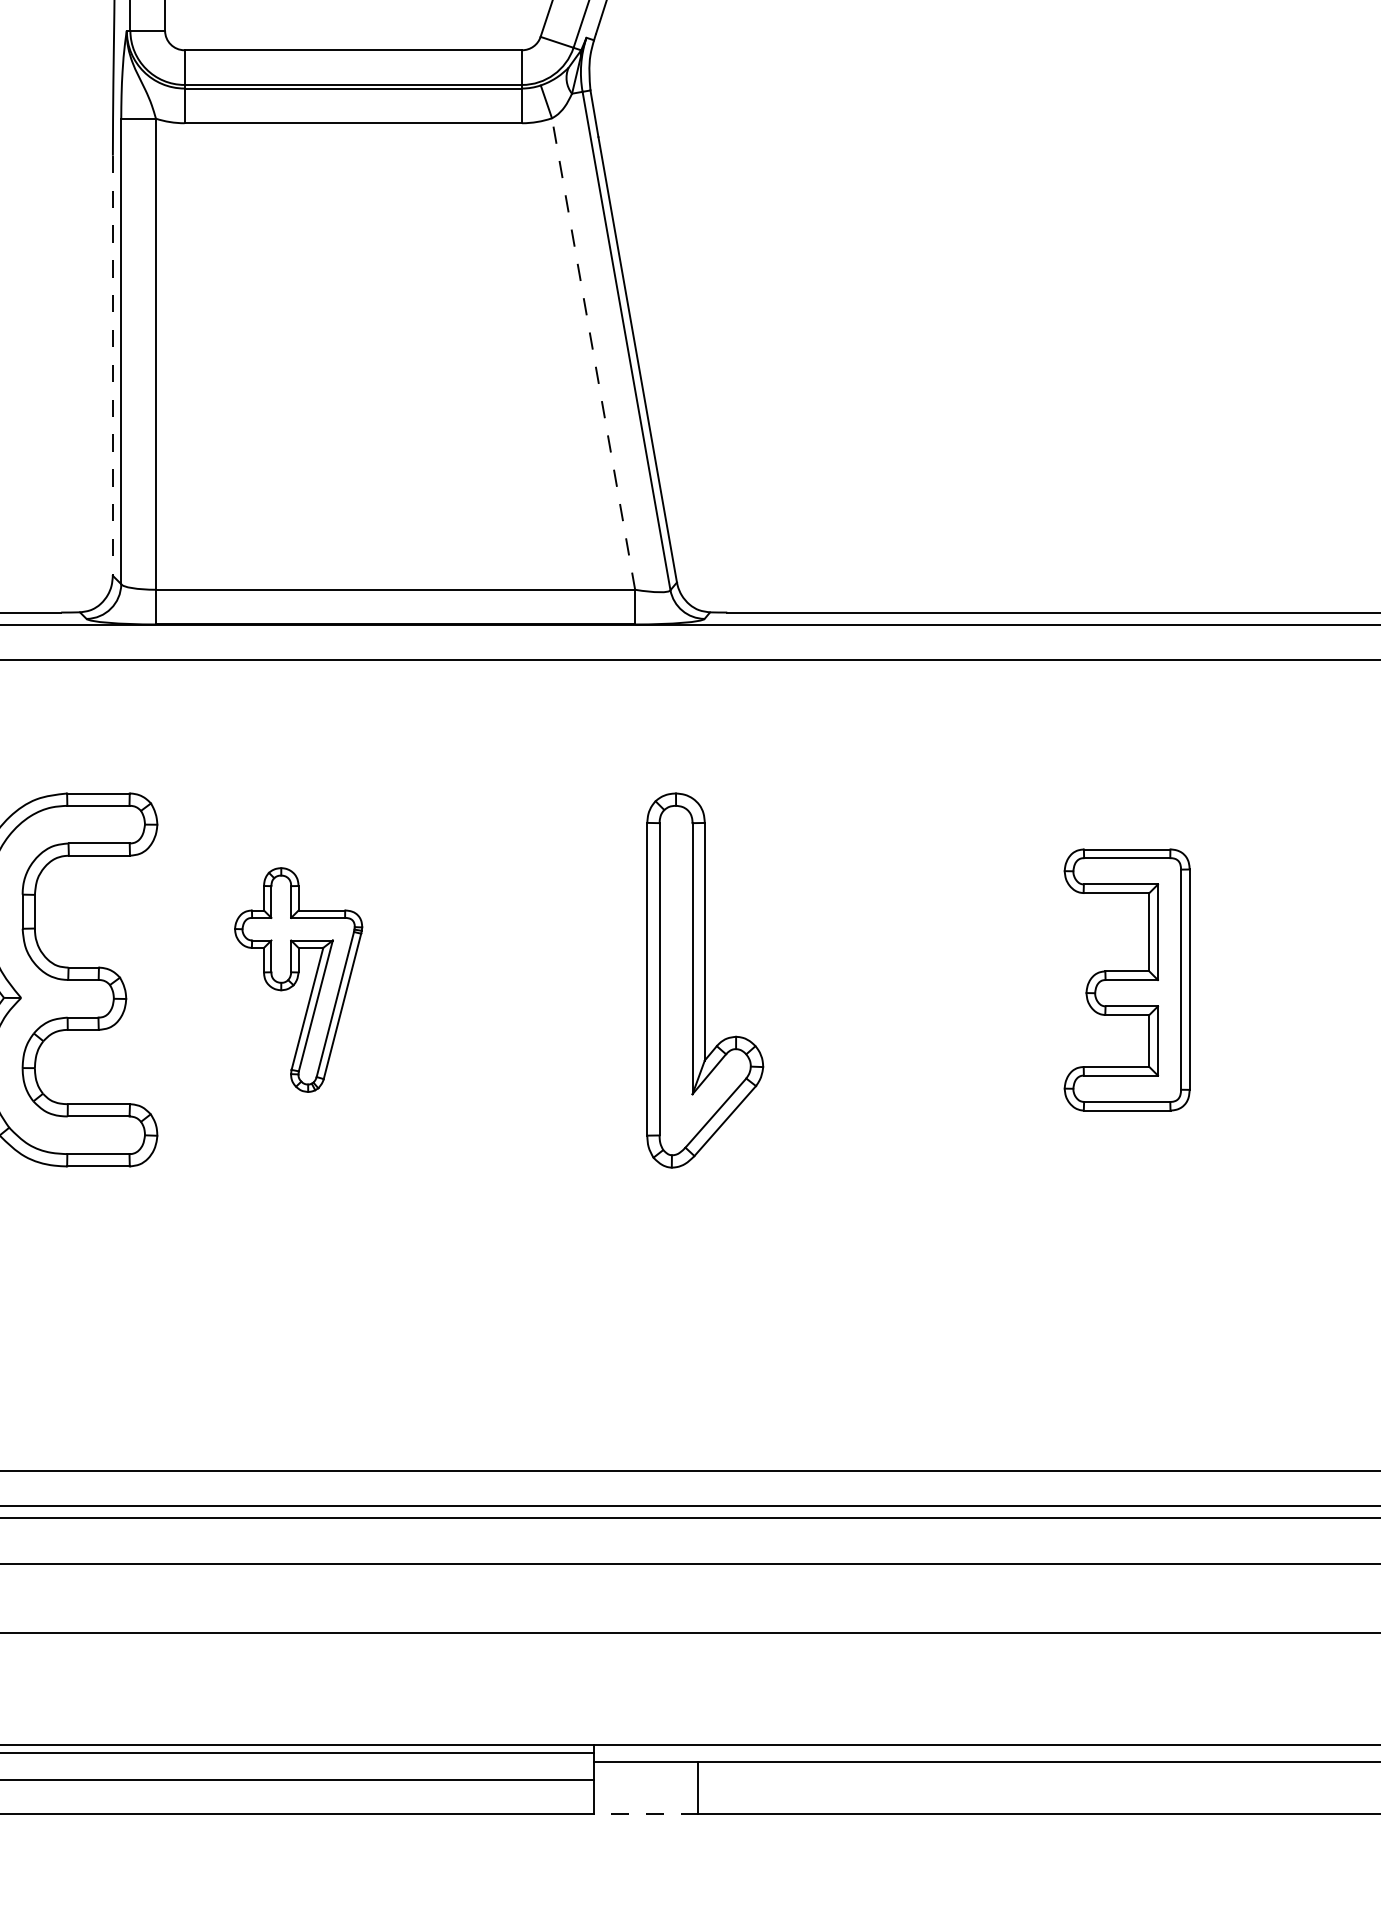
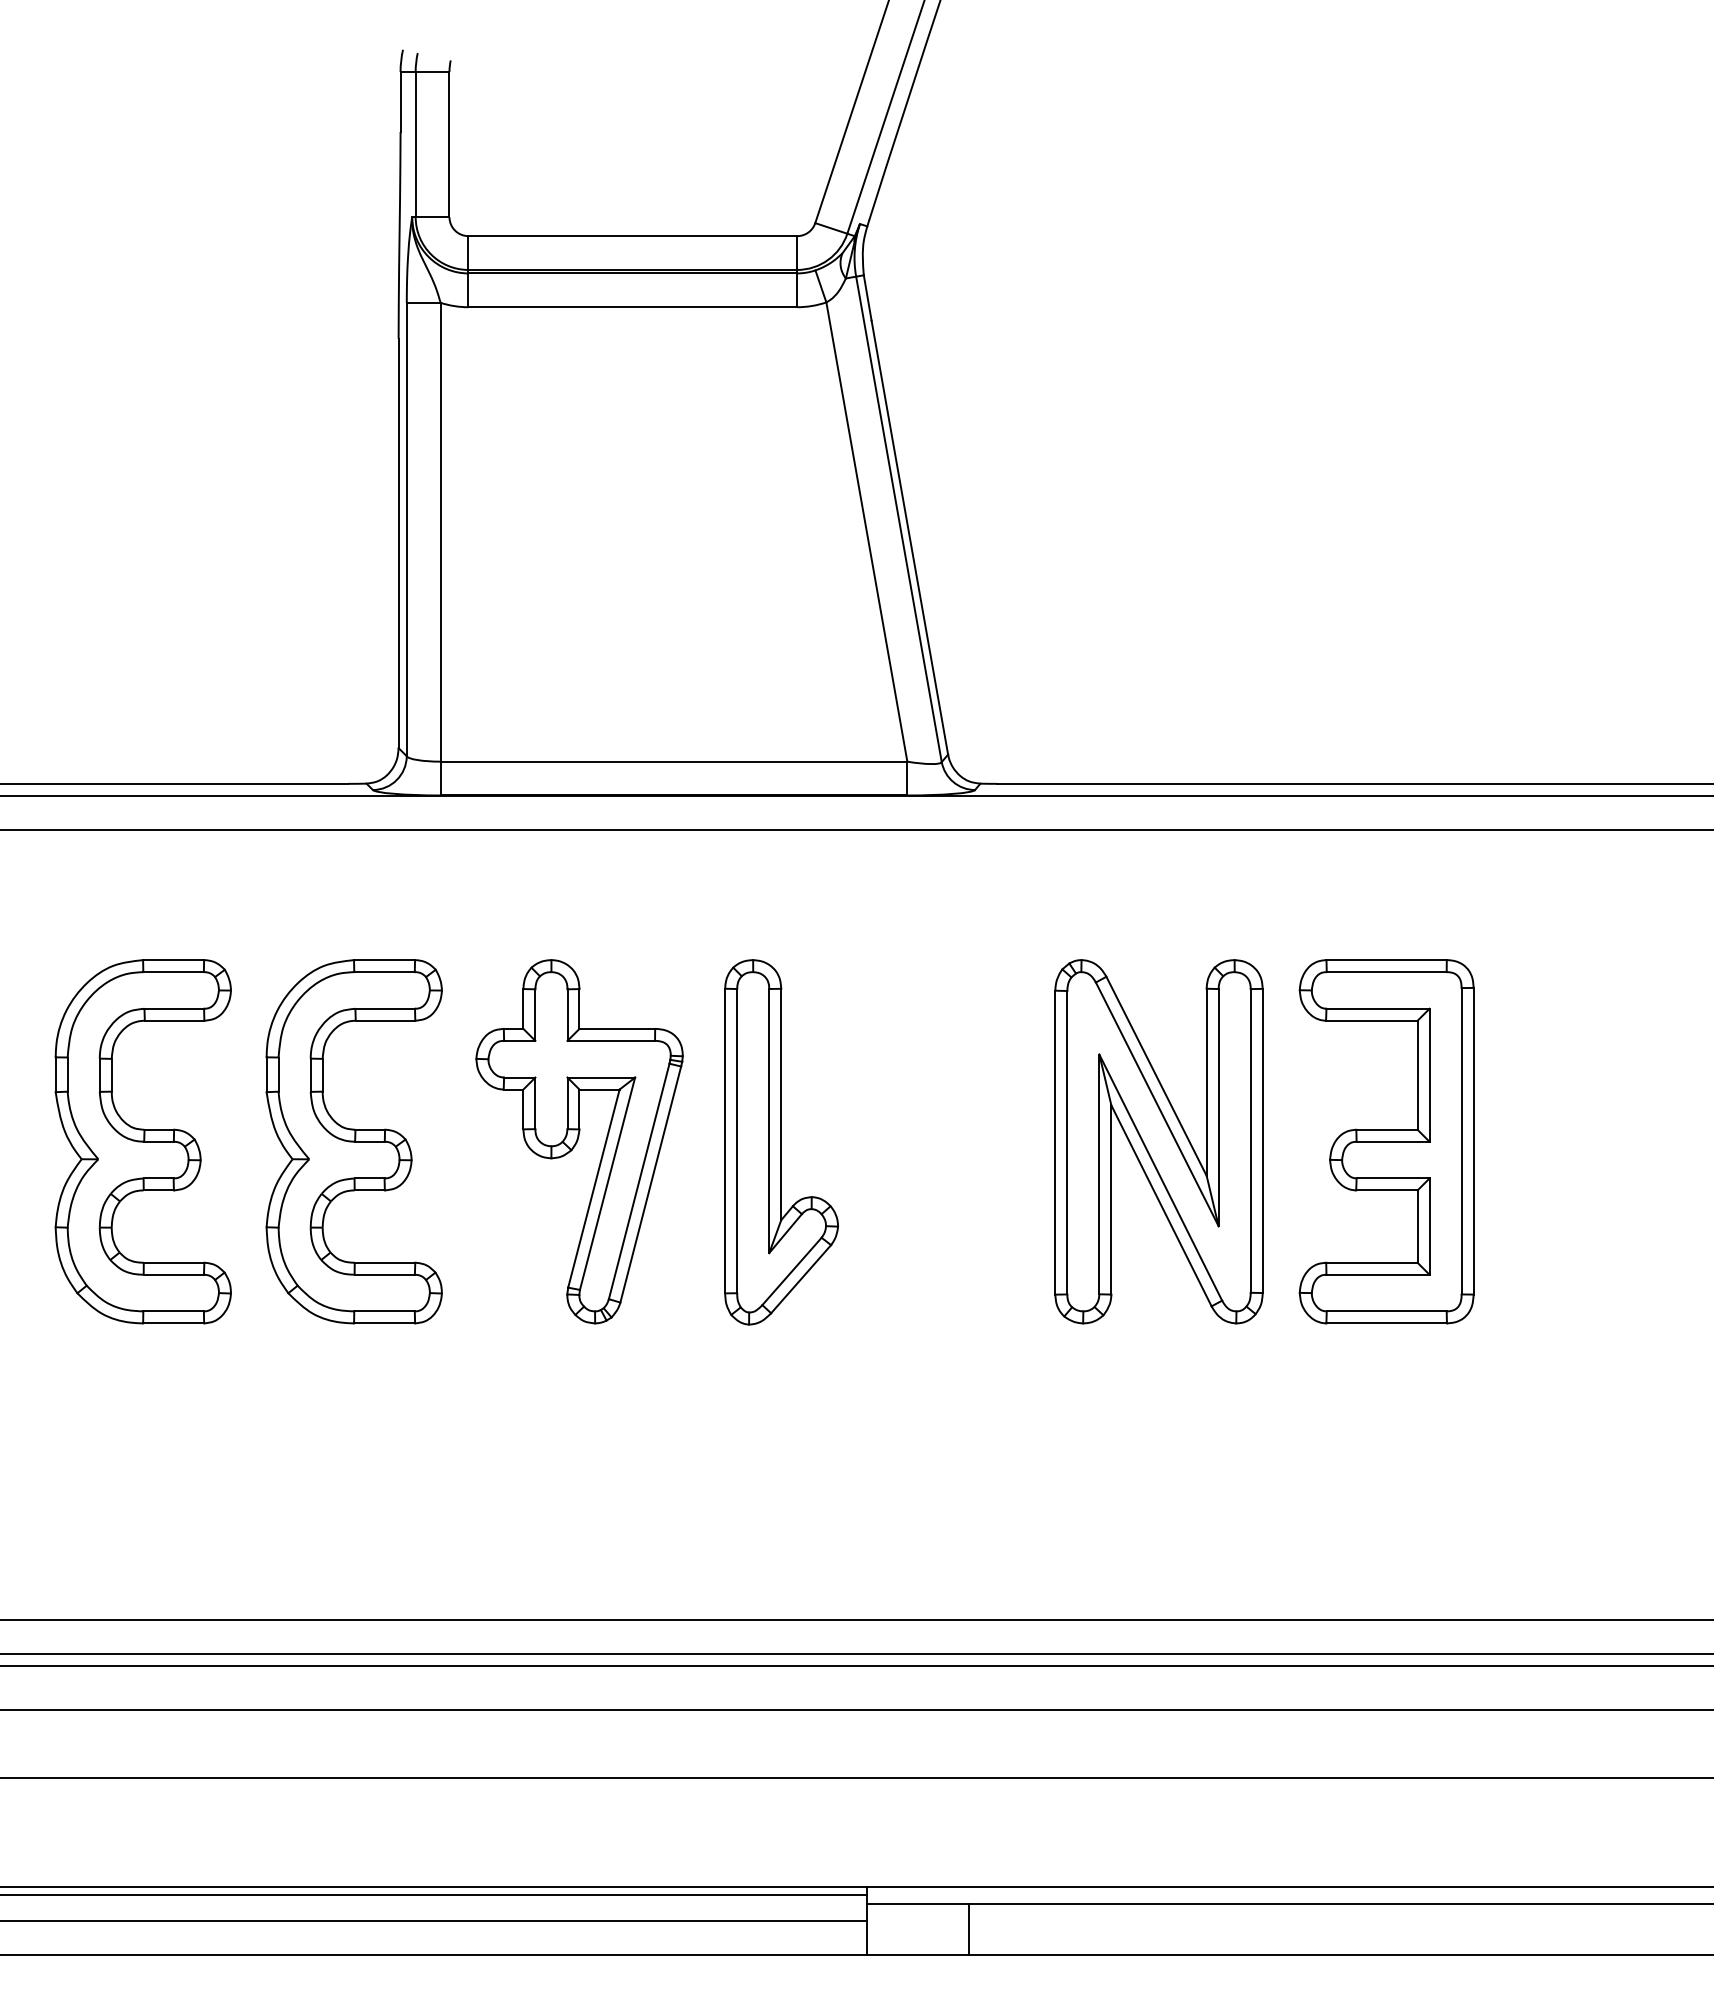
line: (593, 353) -> (866, 531), dashed -> solid
line: (112, 365) -> (398, 543), dashed -> solid
part: (298, 979) -> (579, 1141), size x1.67
part: (892, 979) -> (1158, 1141), added
part: (1127, 979) -> (1386, 1141), size x1.43
part: (705, 980) -> (781, 1142), moved
line: (646, 1814) -> (918, 1954), dashed -> solid

